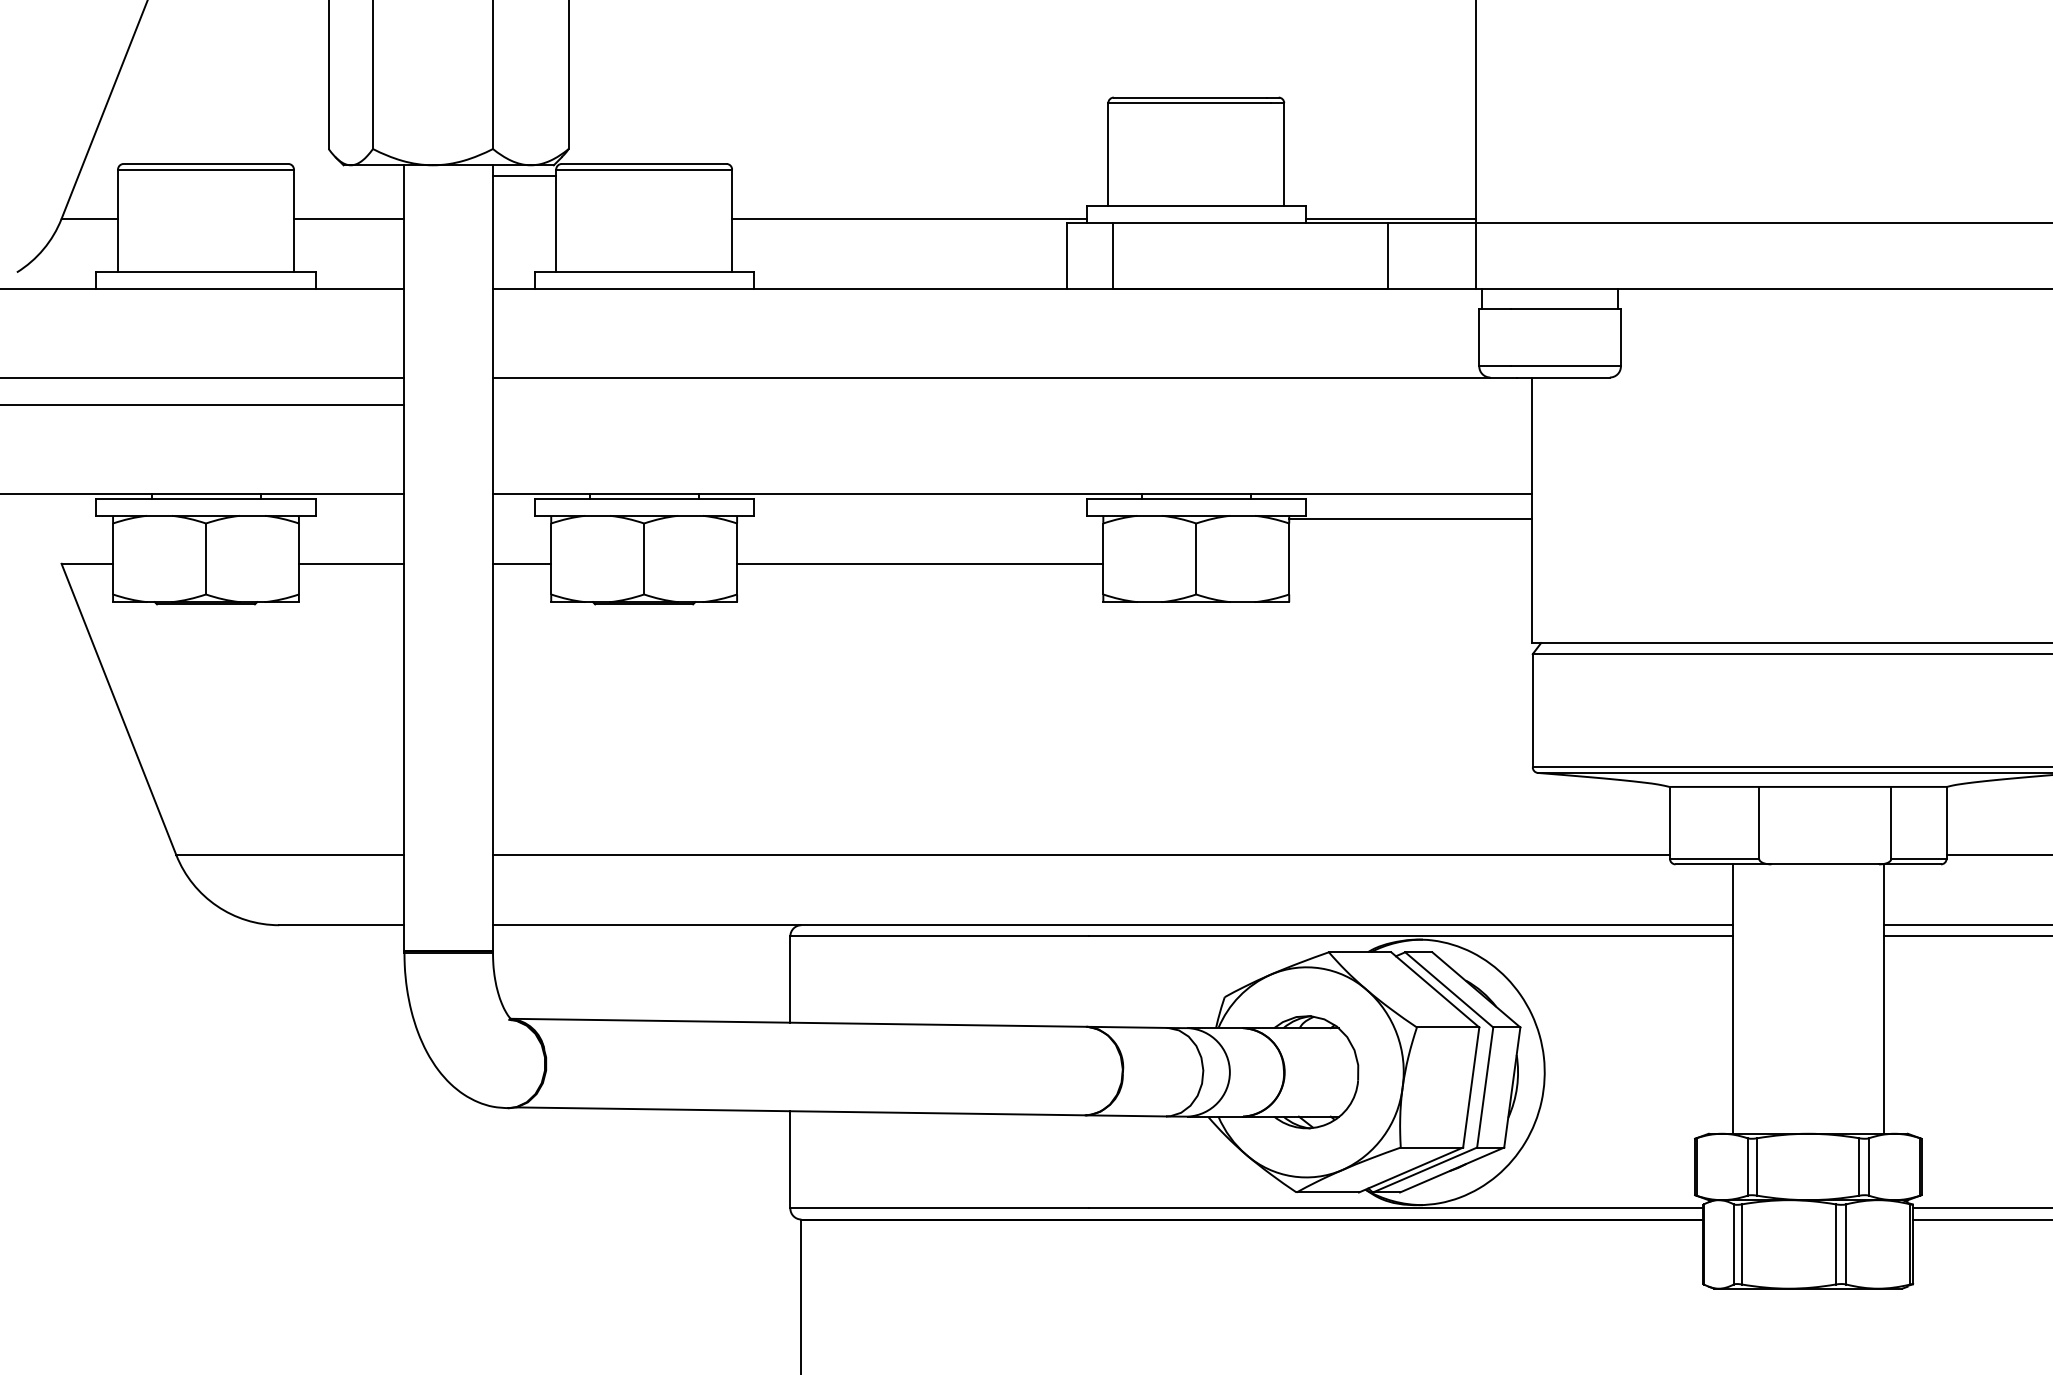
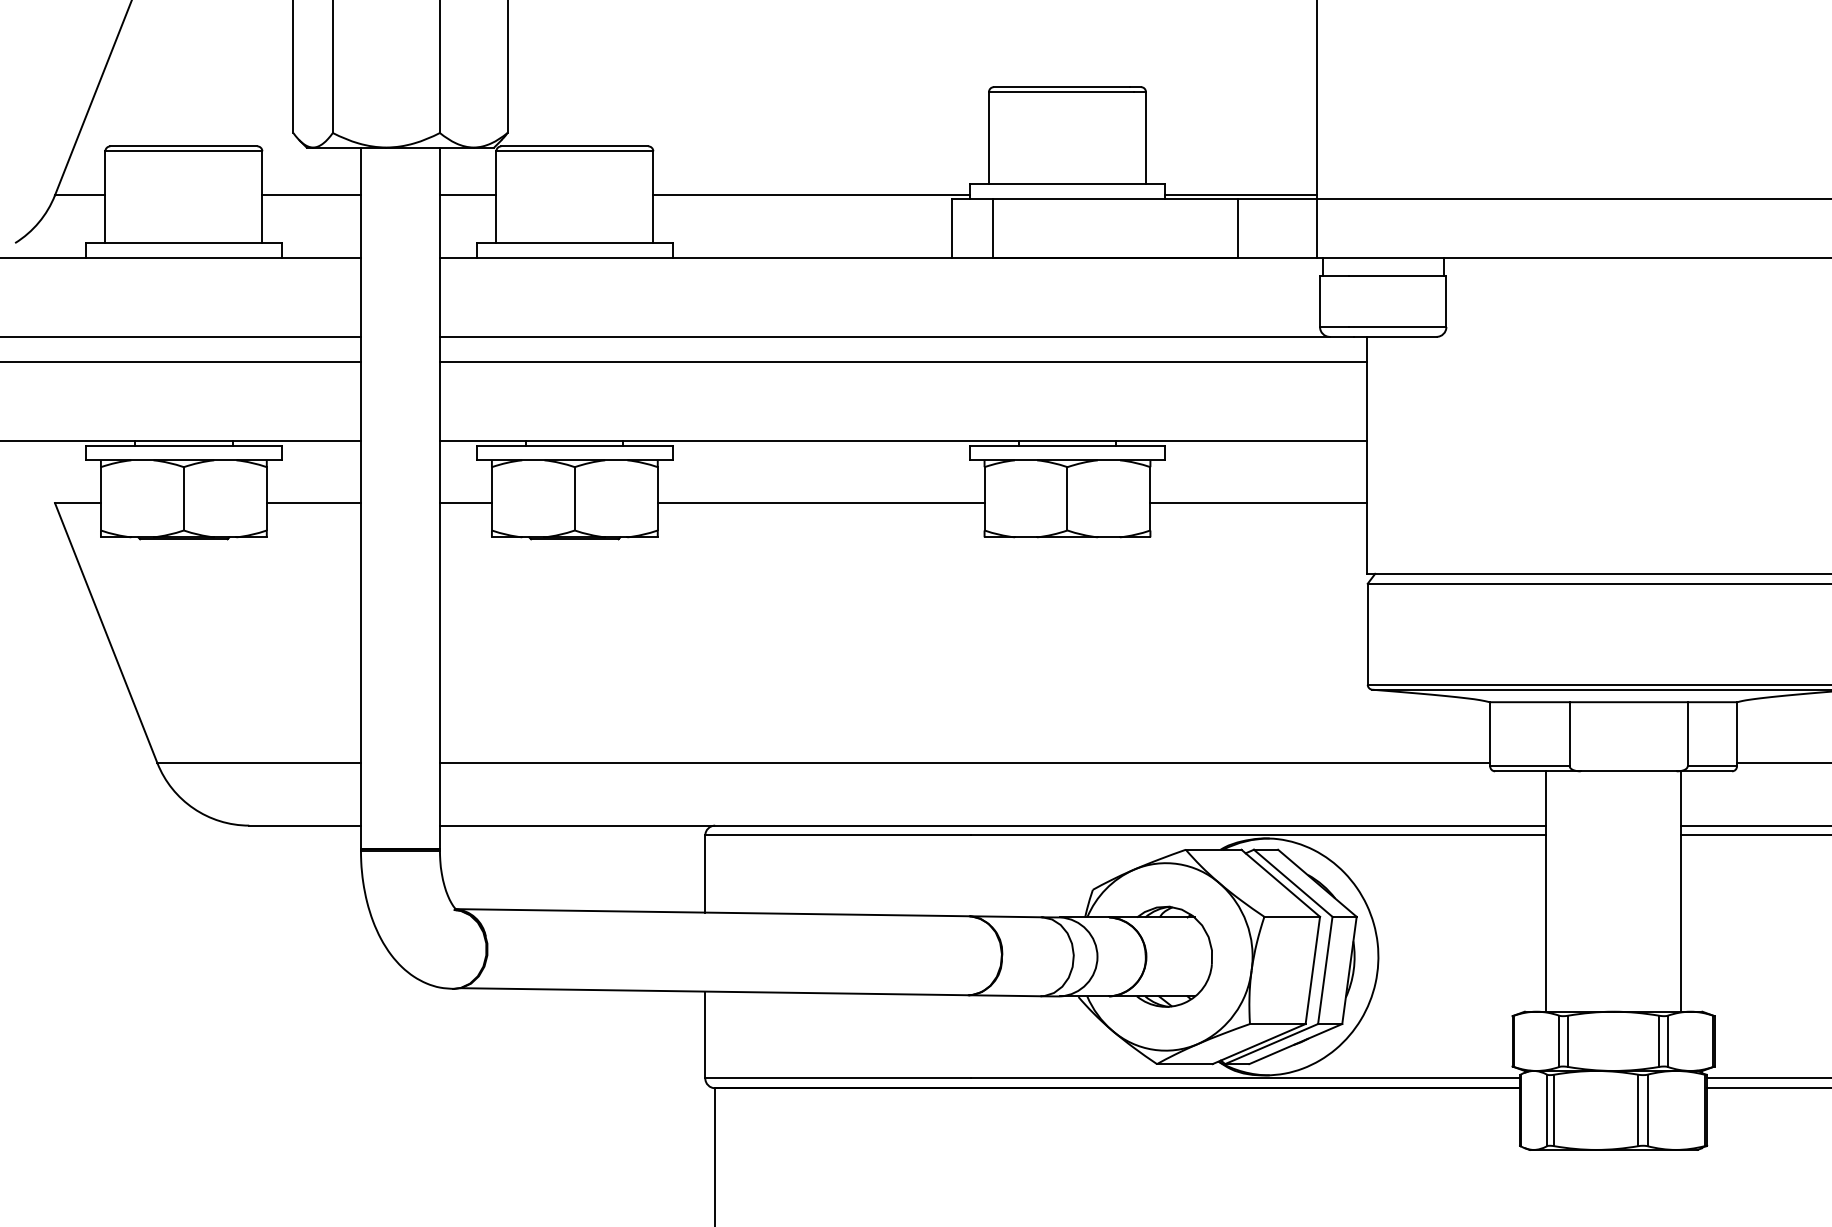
line: (524, 175) -> (468, 195), moved
line: (1011, 405) -> (902, 361), added
line: (1410, 518) -> (1258, 502), moved

